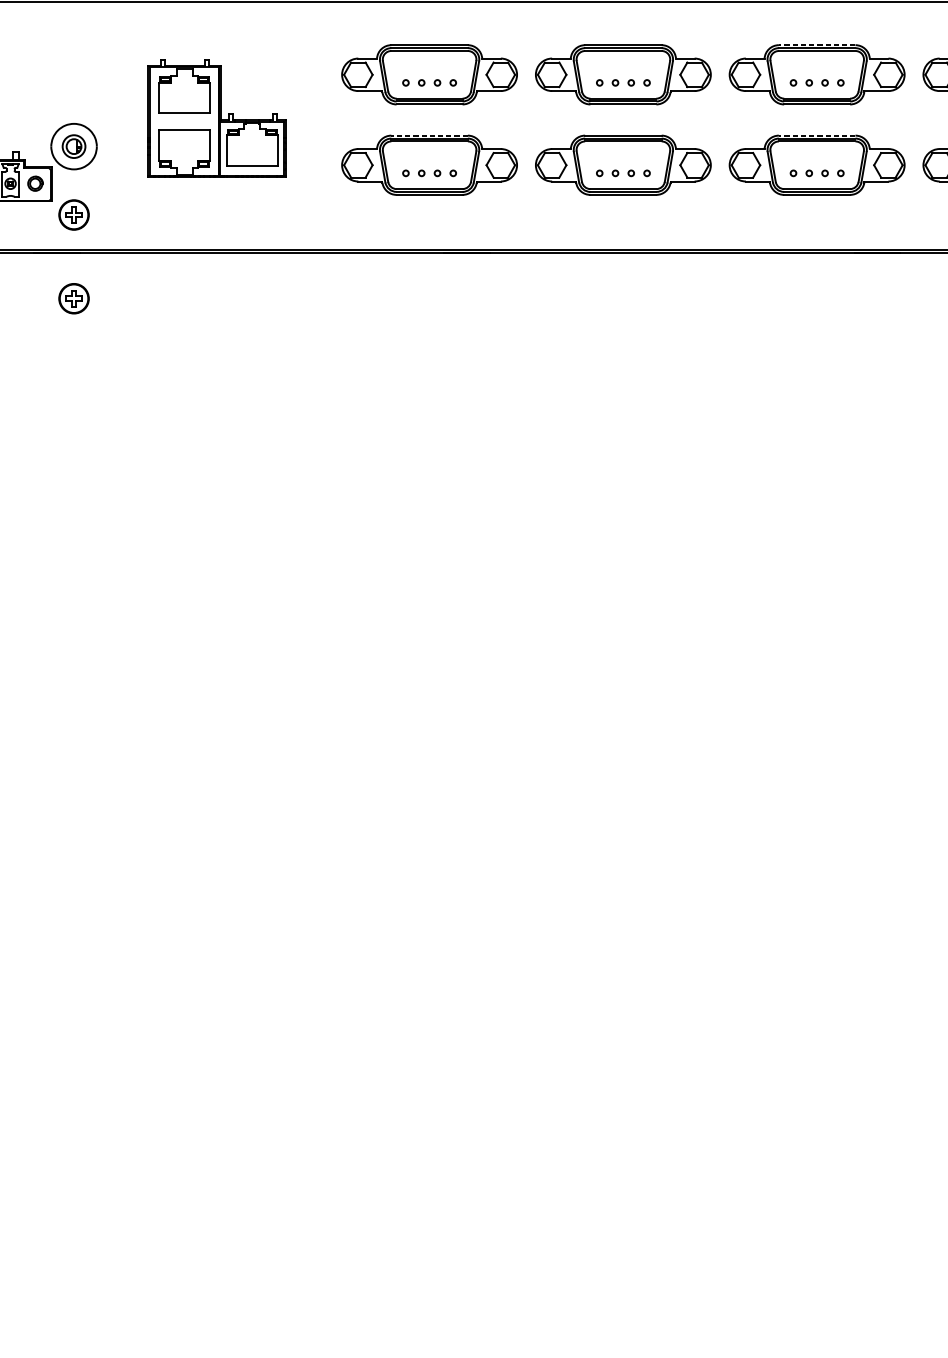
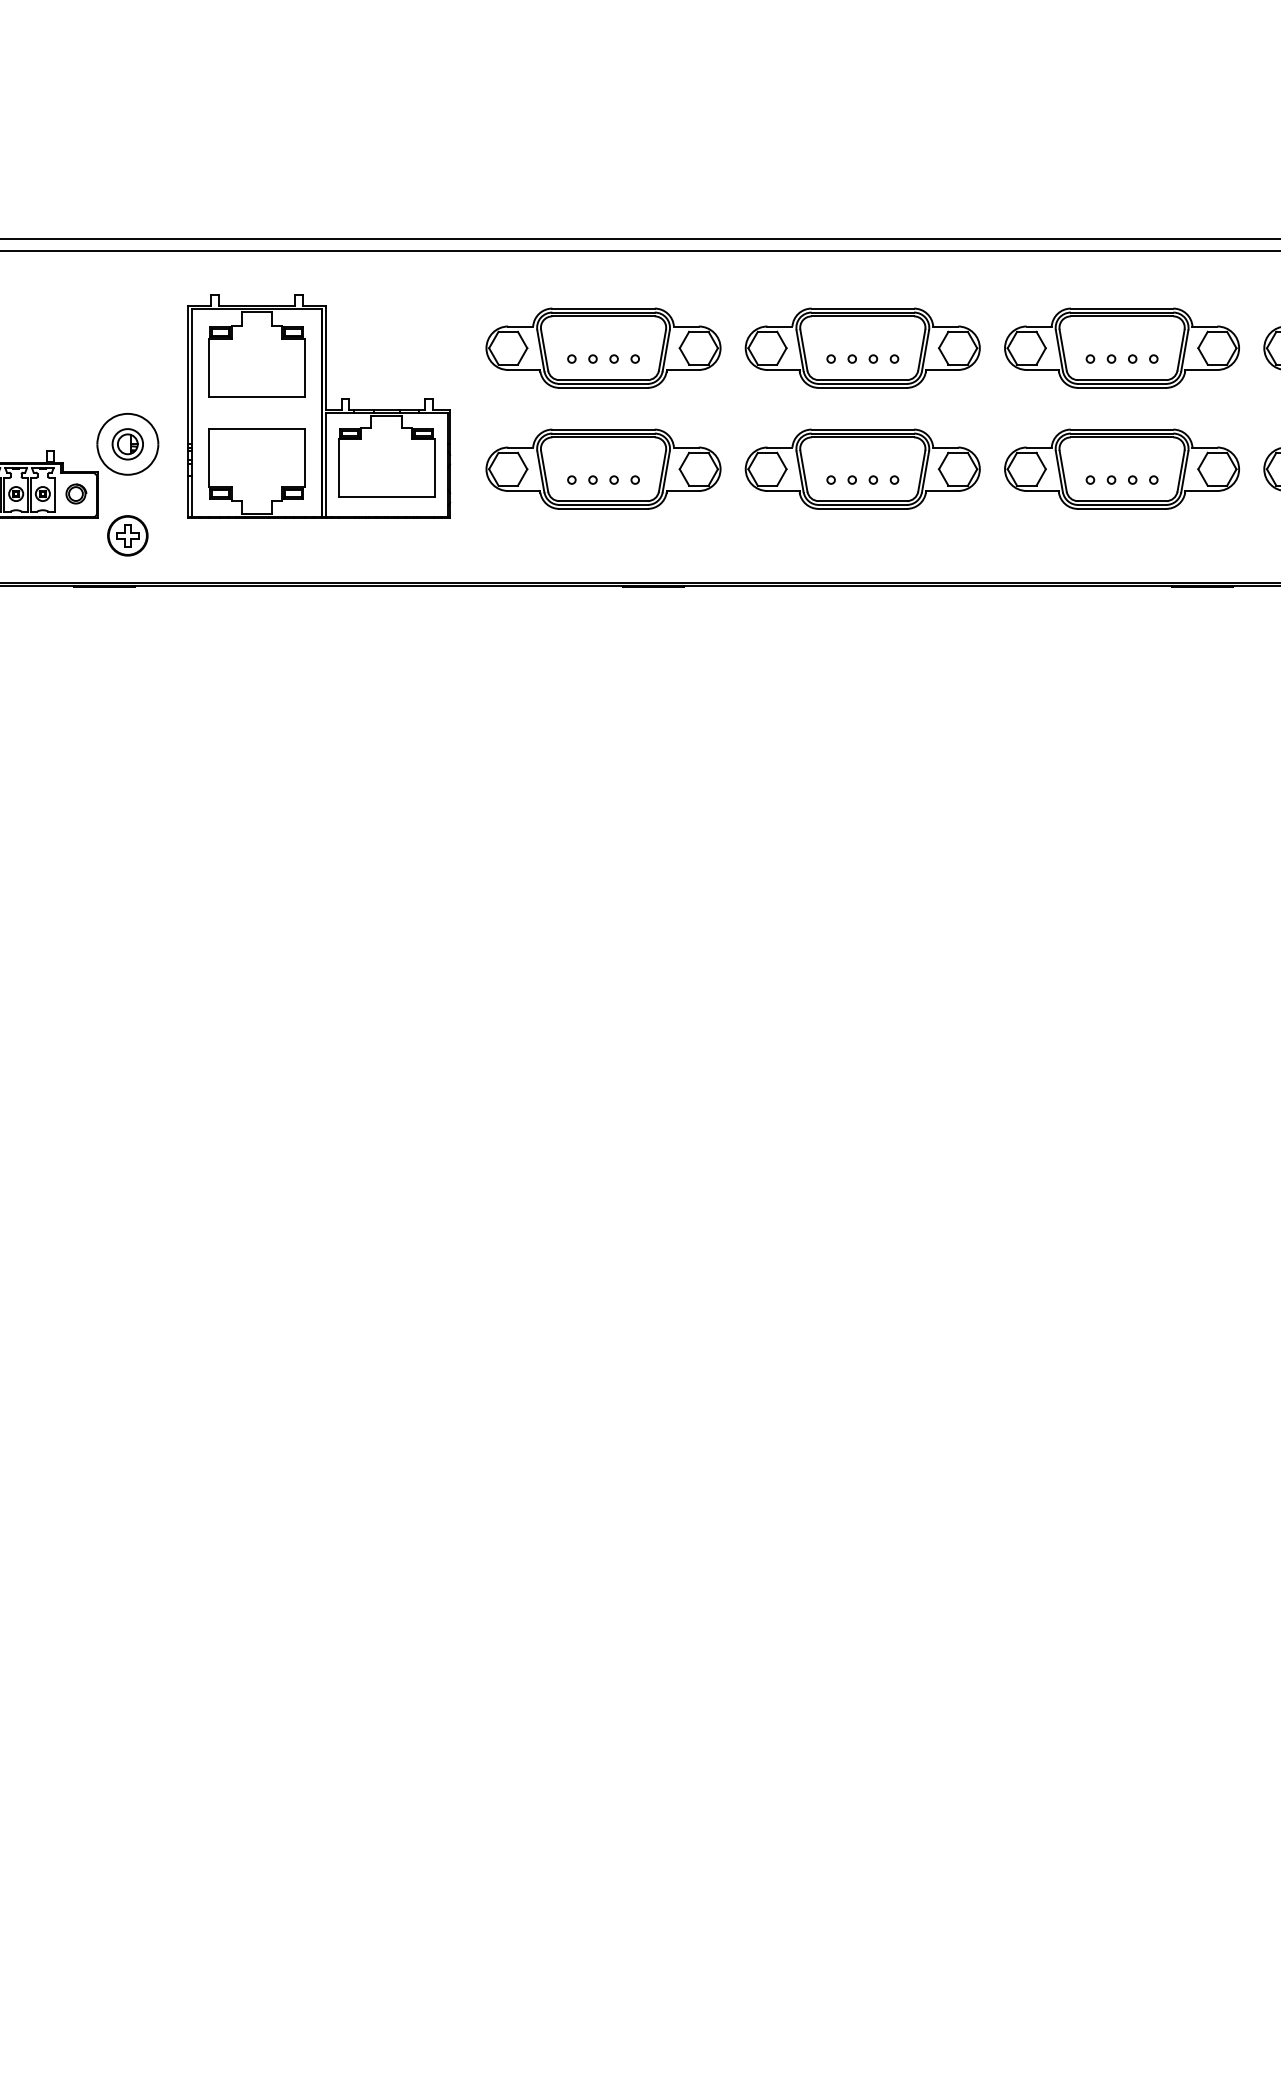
line: (816, 45) -> (1121, 308), dashed -> solid
part: (217, 118) -> (319, 406), size x1.43
line: (429, 135) -> (603, 429), dashed -> solid
line: (816, 135) -> (1121, 429), dashed -> solid
part: (73, 298) -> (127, 647), removed

